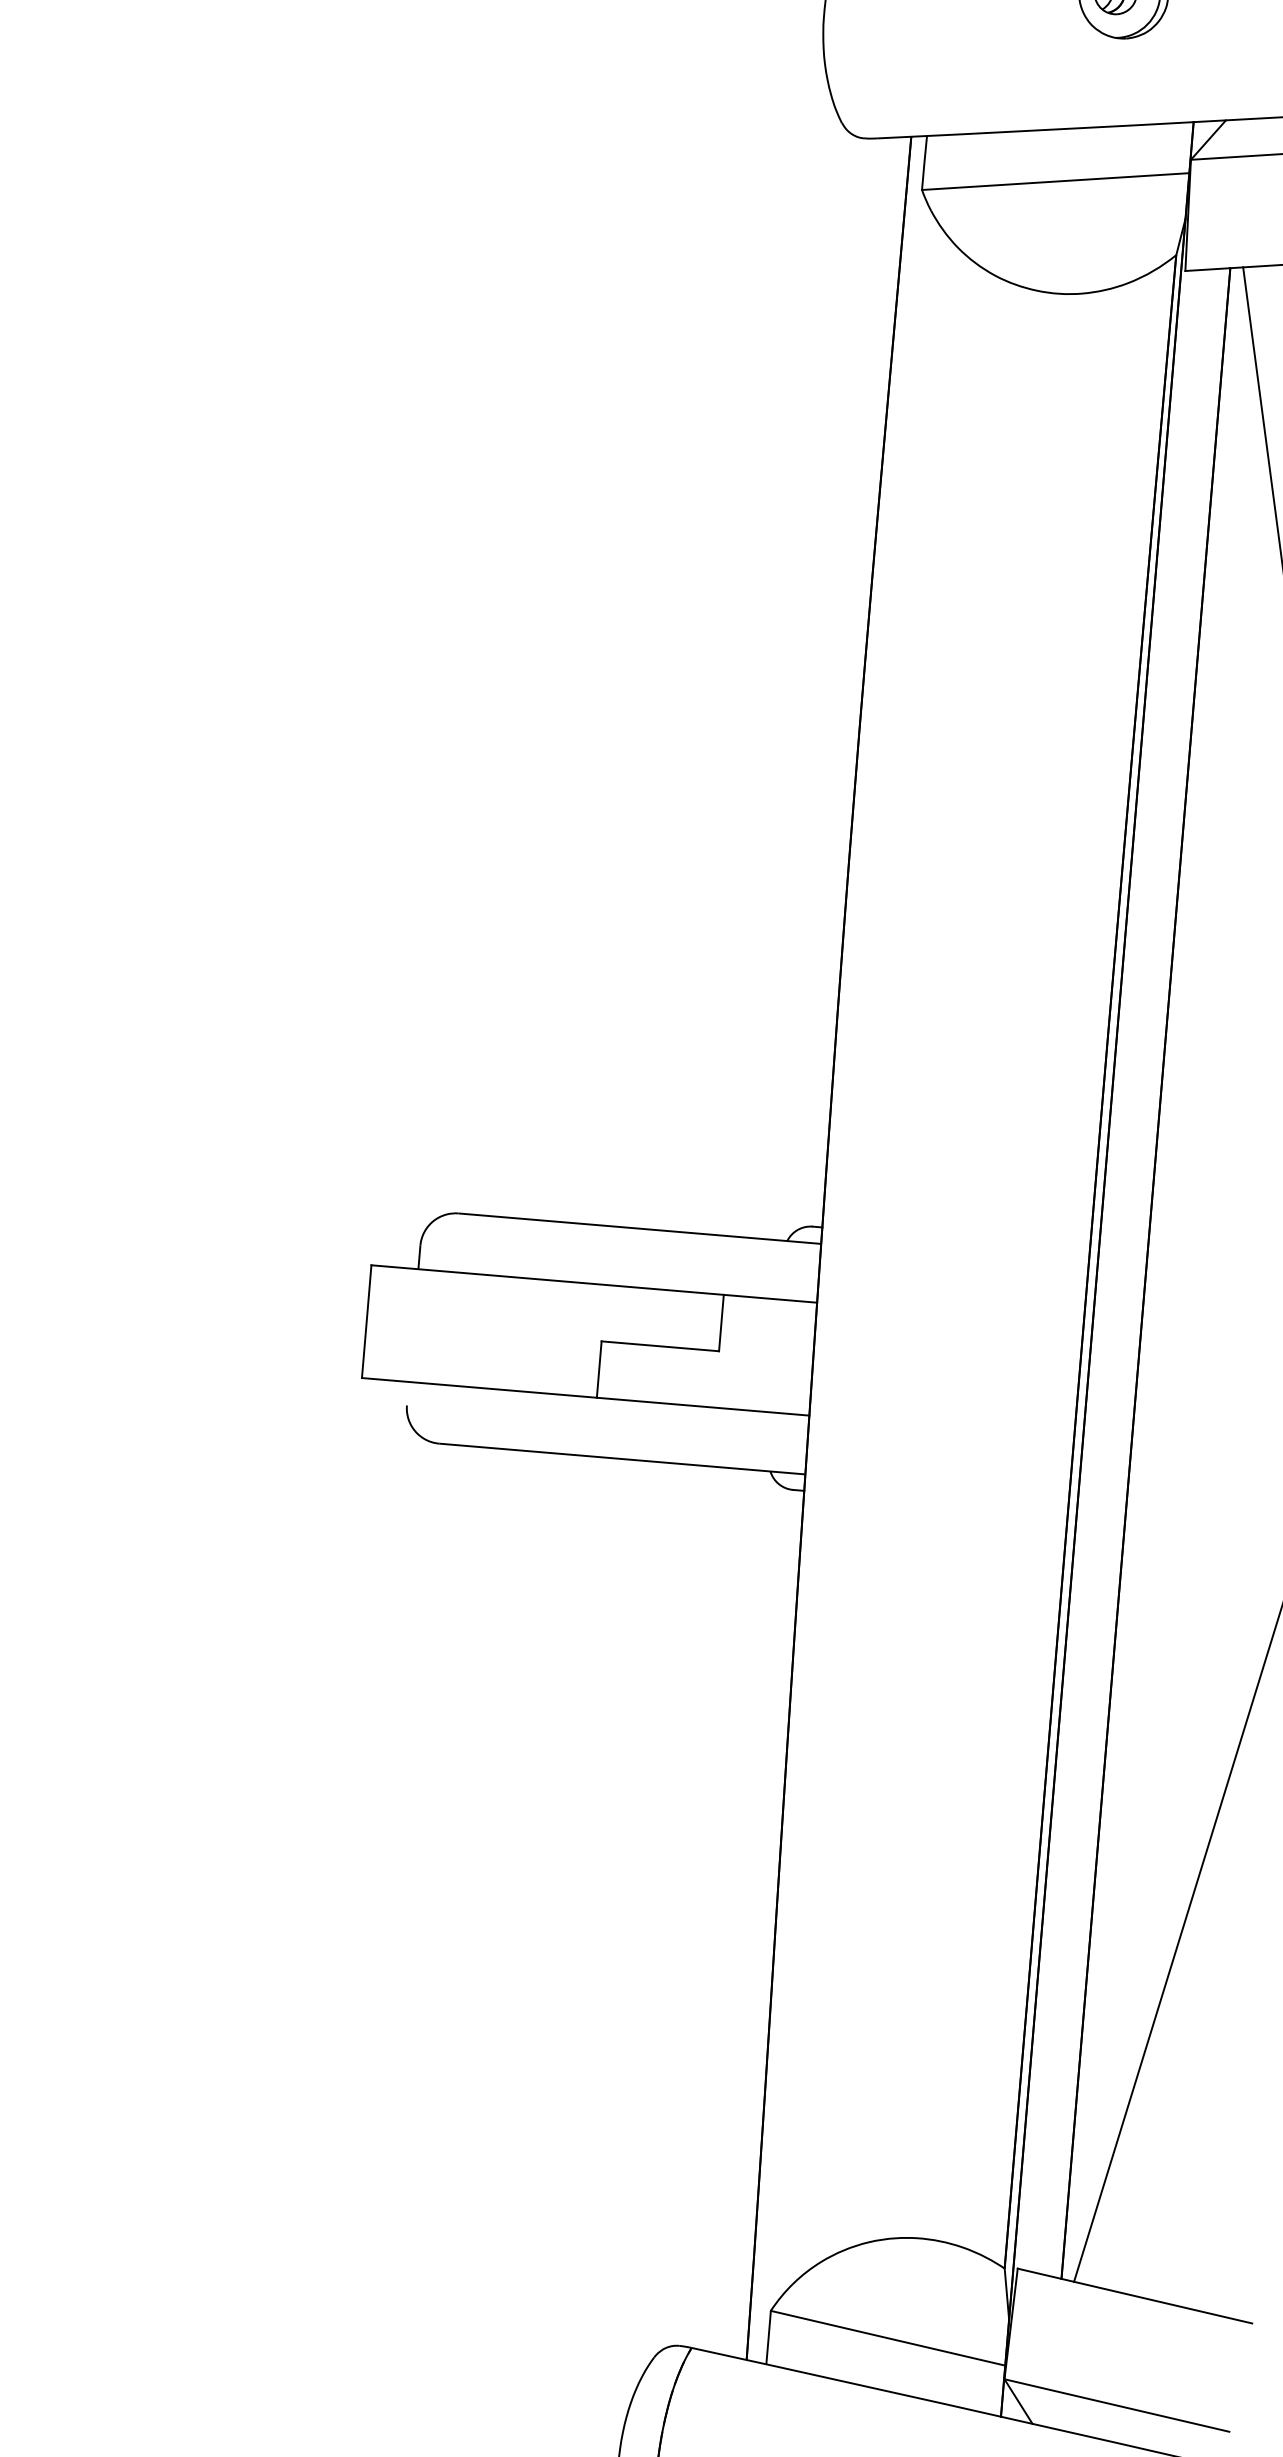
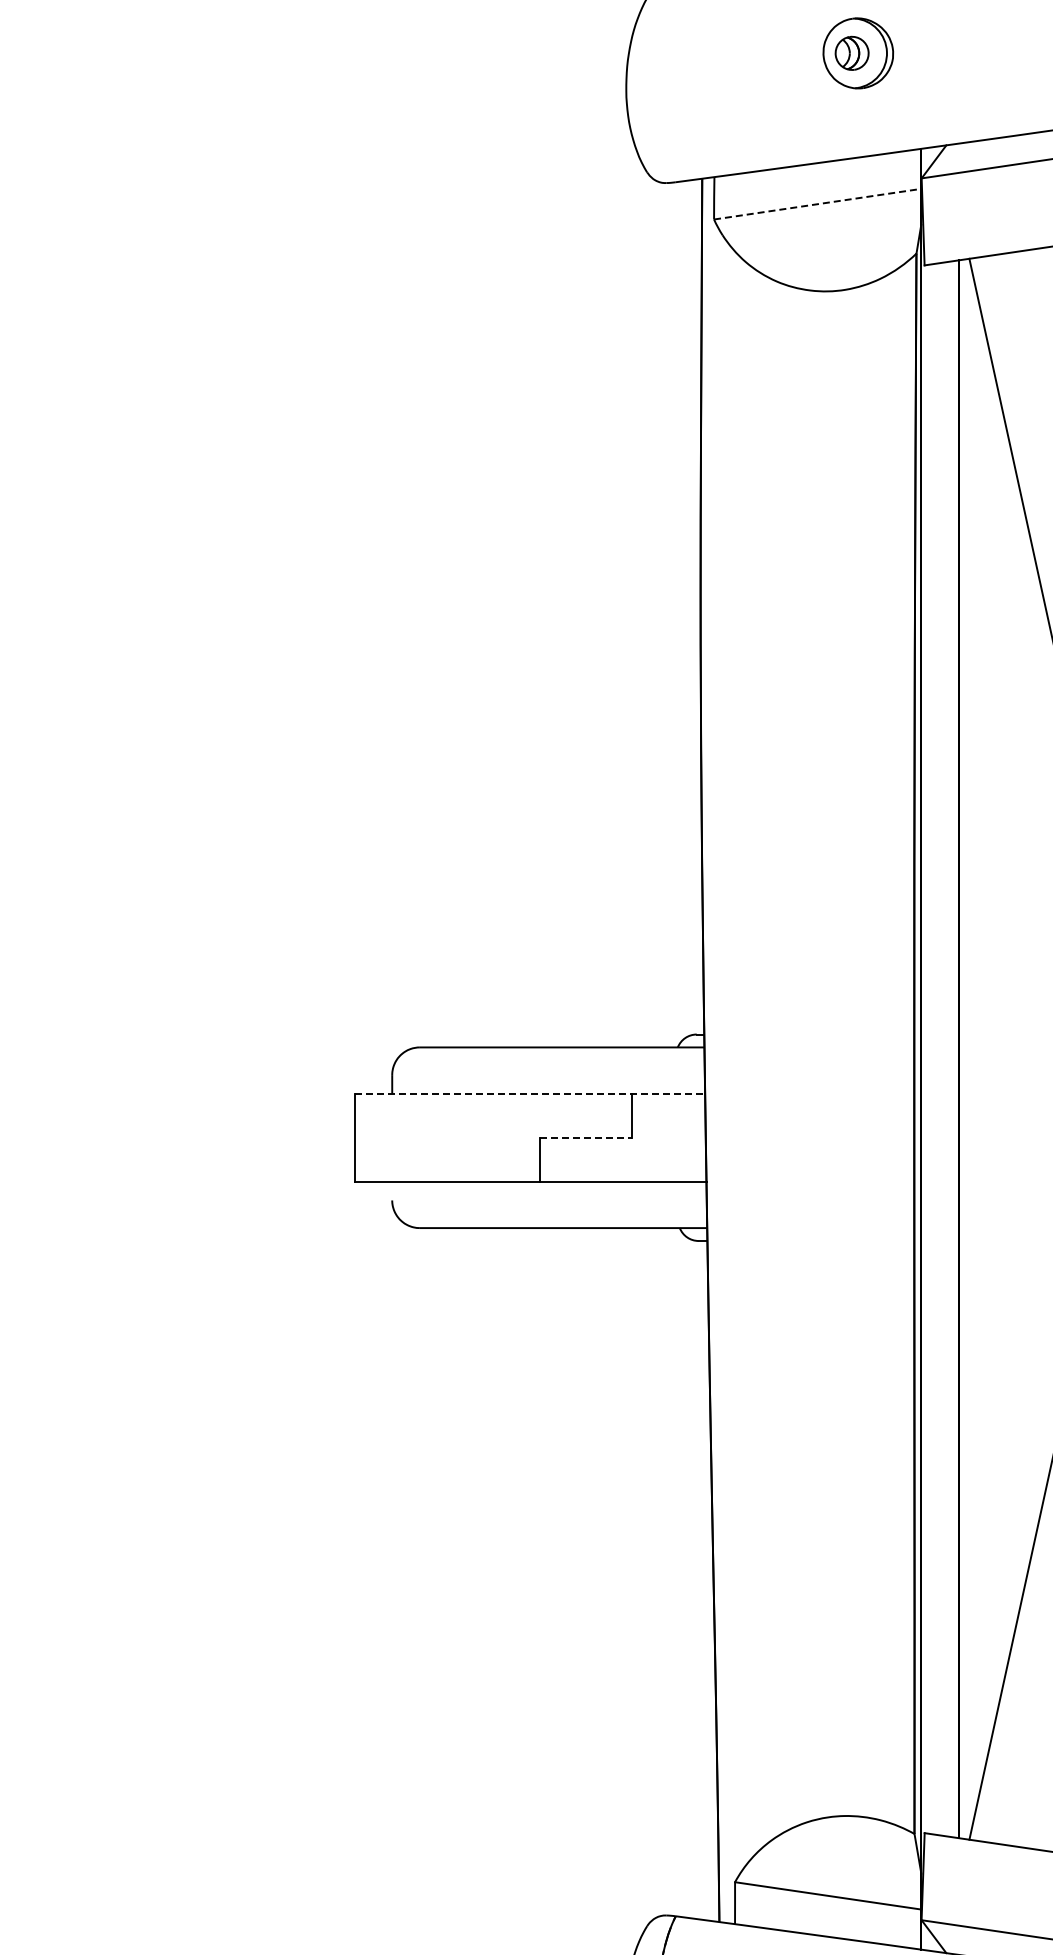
line: (1055, 181) -> (817, 204), solid -> dashed
line: (594, 1284) -> (530, 1093), solid -> dashed
line: (661, 1346) -> (586, 1137), solid -> dashed

